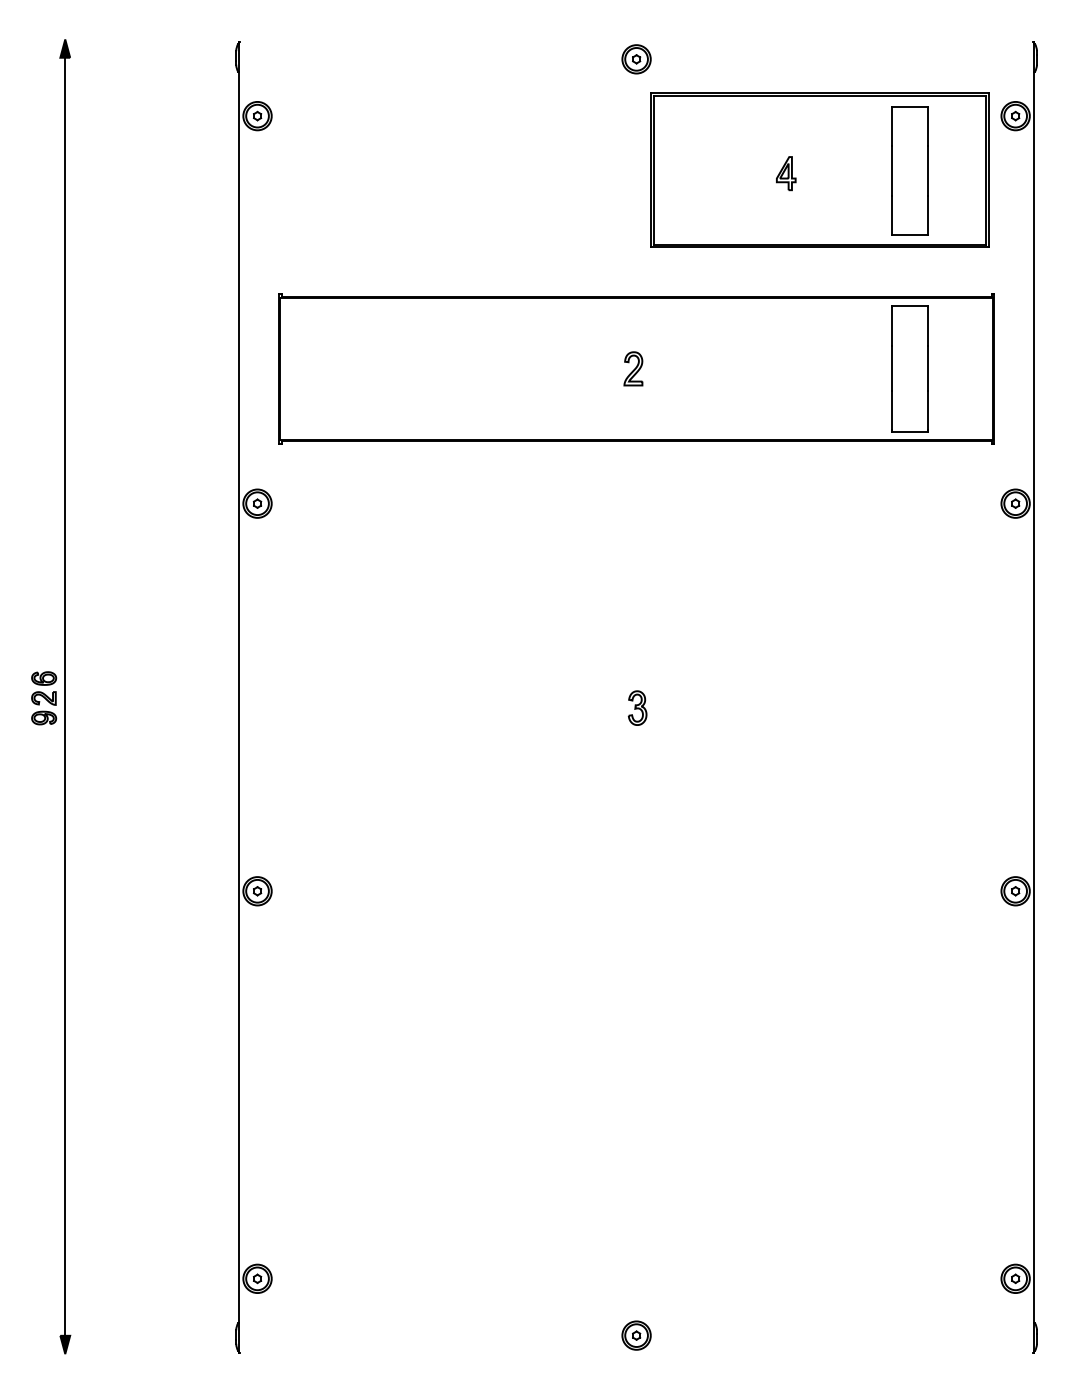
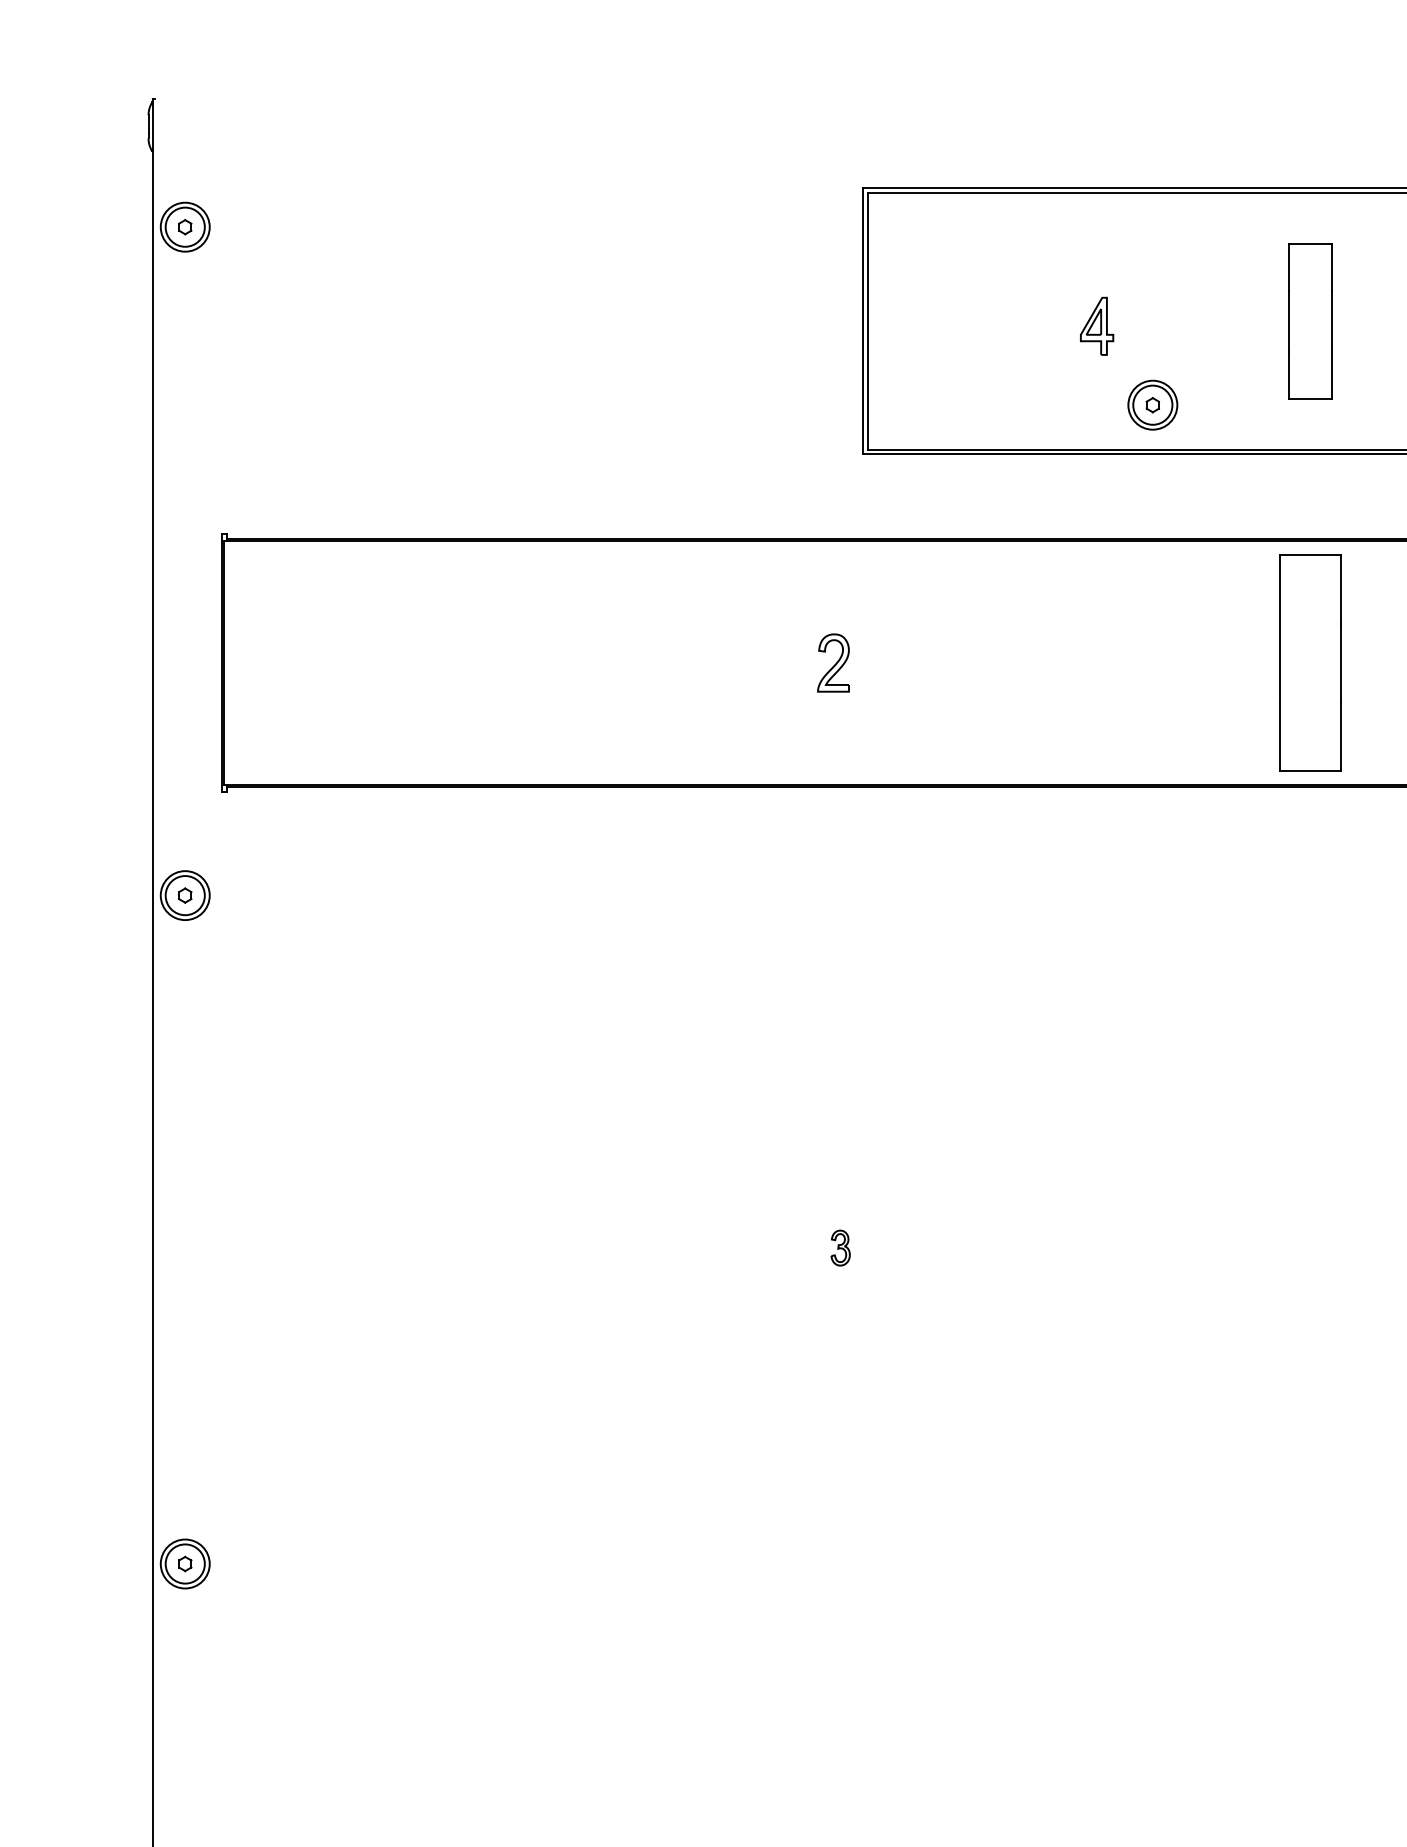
part: (636, 59) -> (1152, 405), moved
part: (909, 170) -> (1309, 320), size x0.7
part: (637, 707) -> (840, 1247), size x0.6

